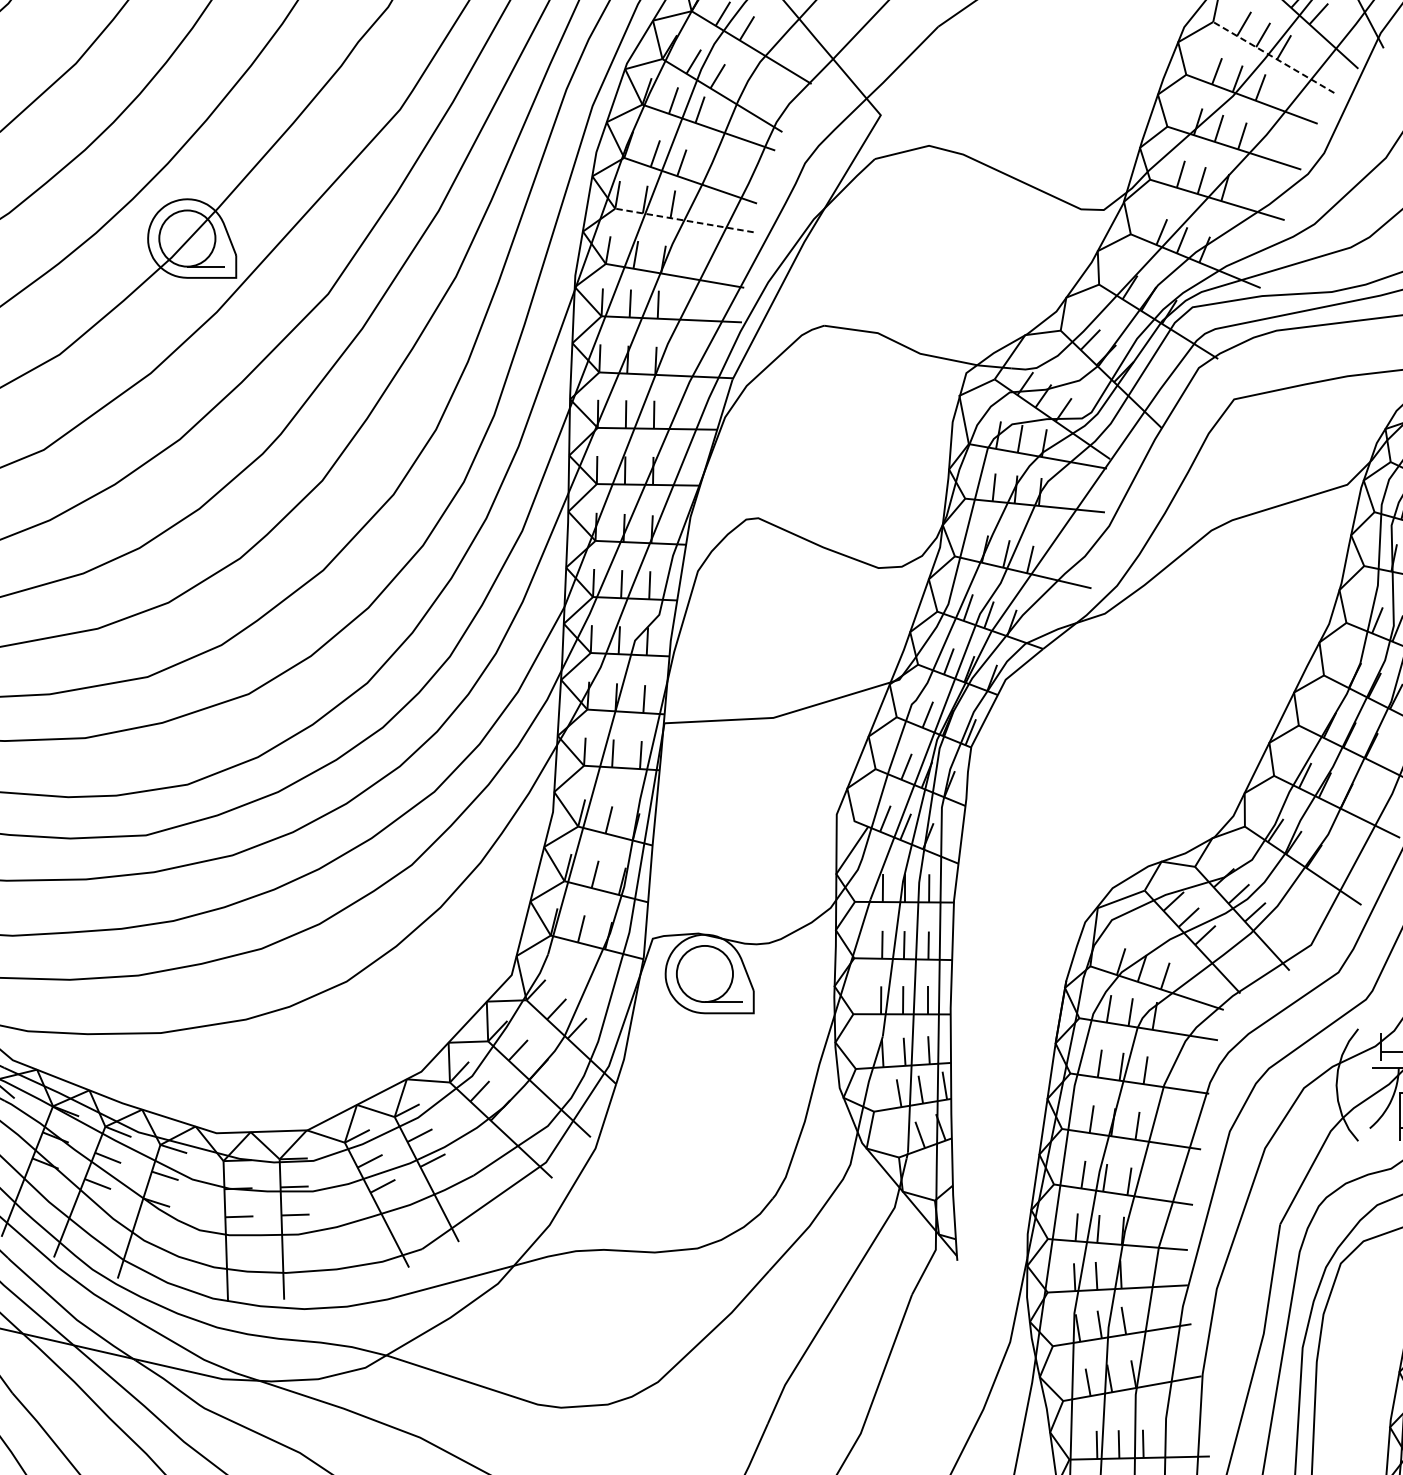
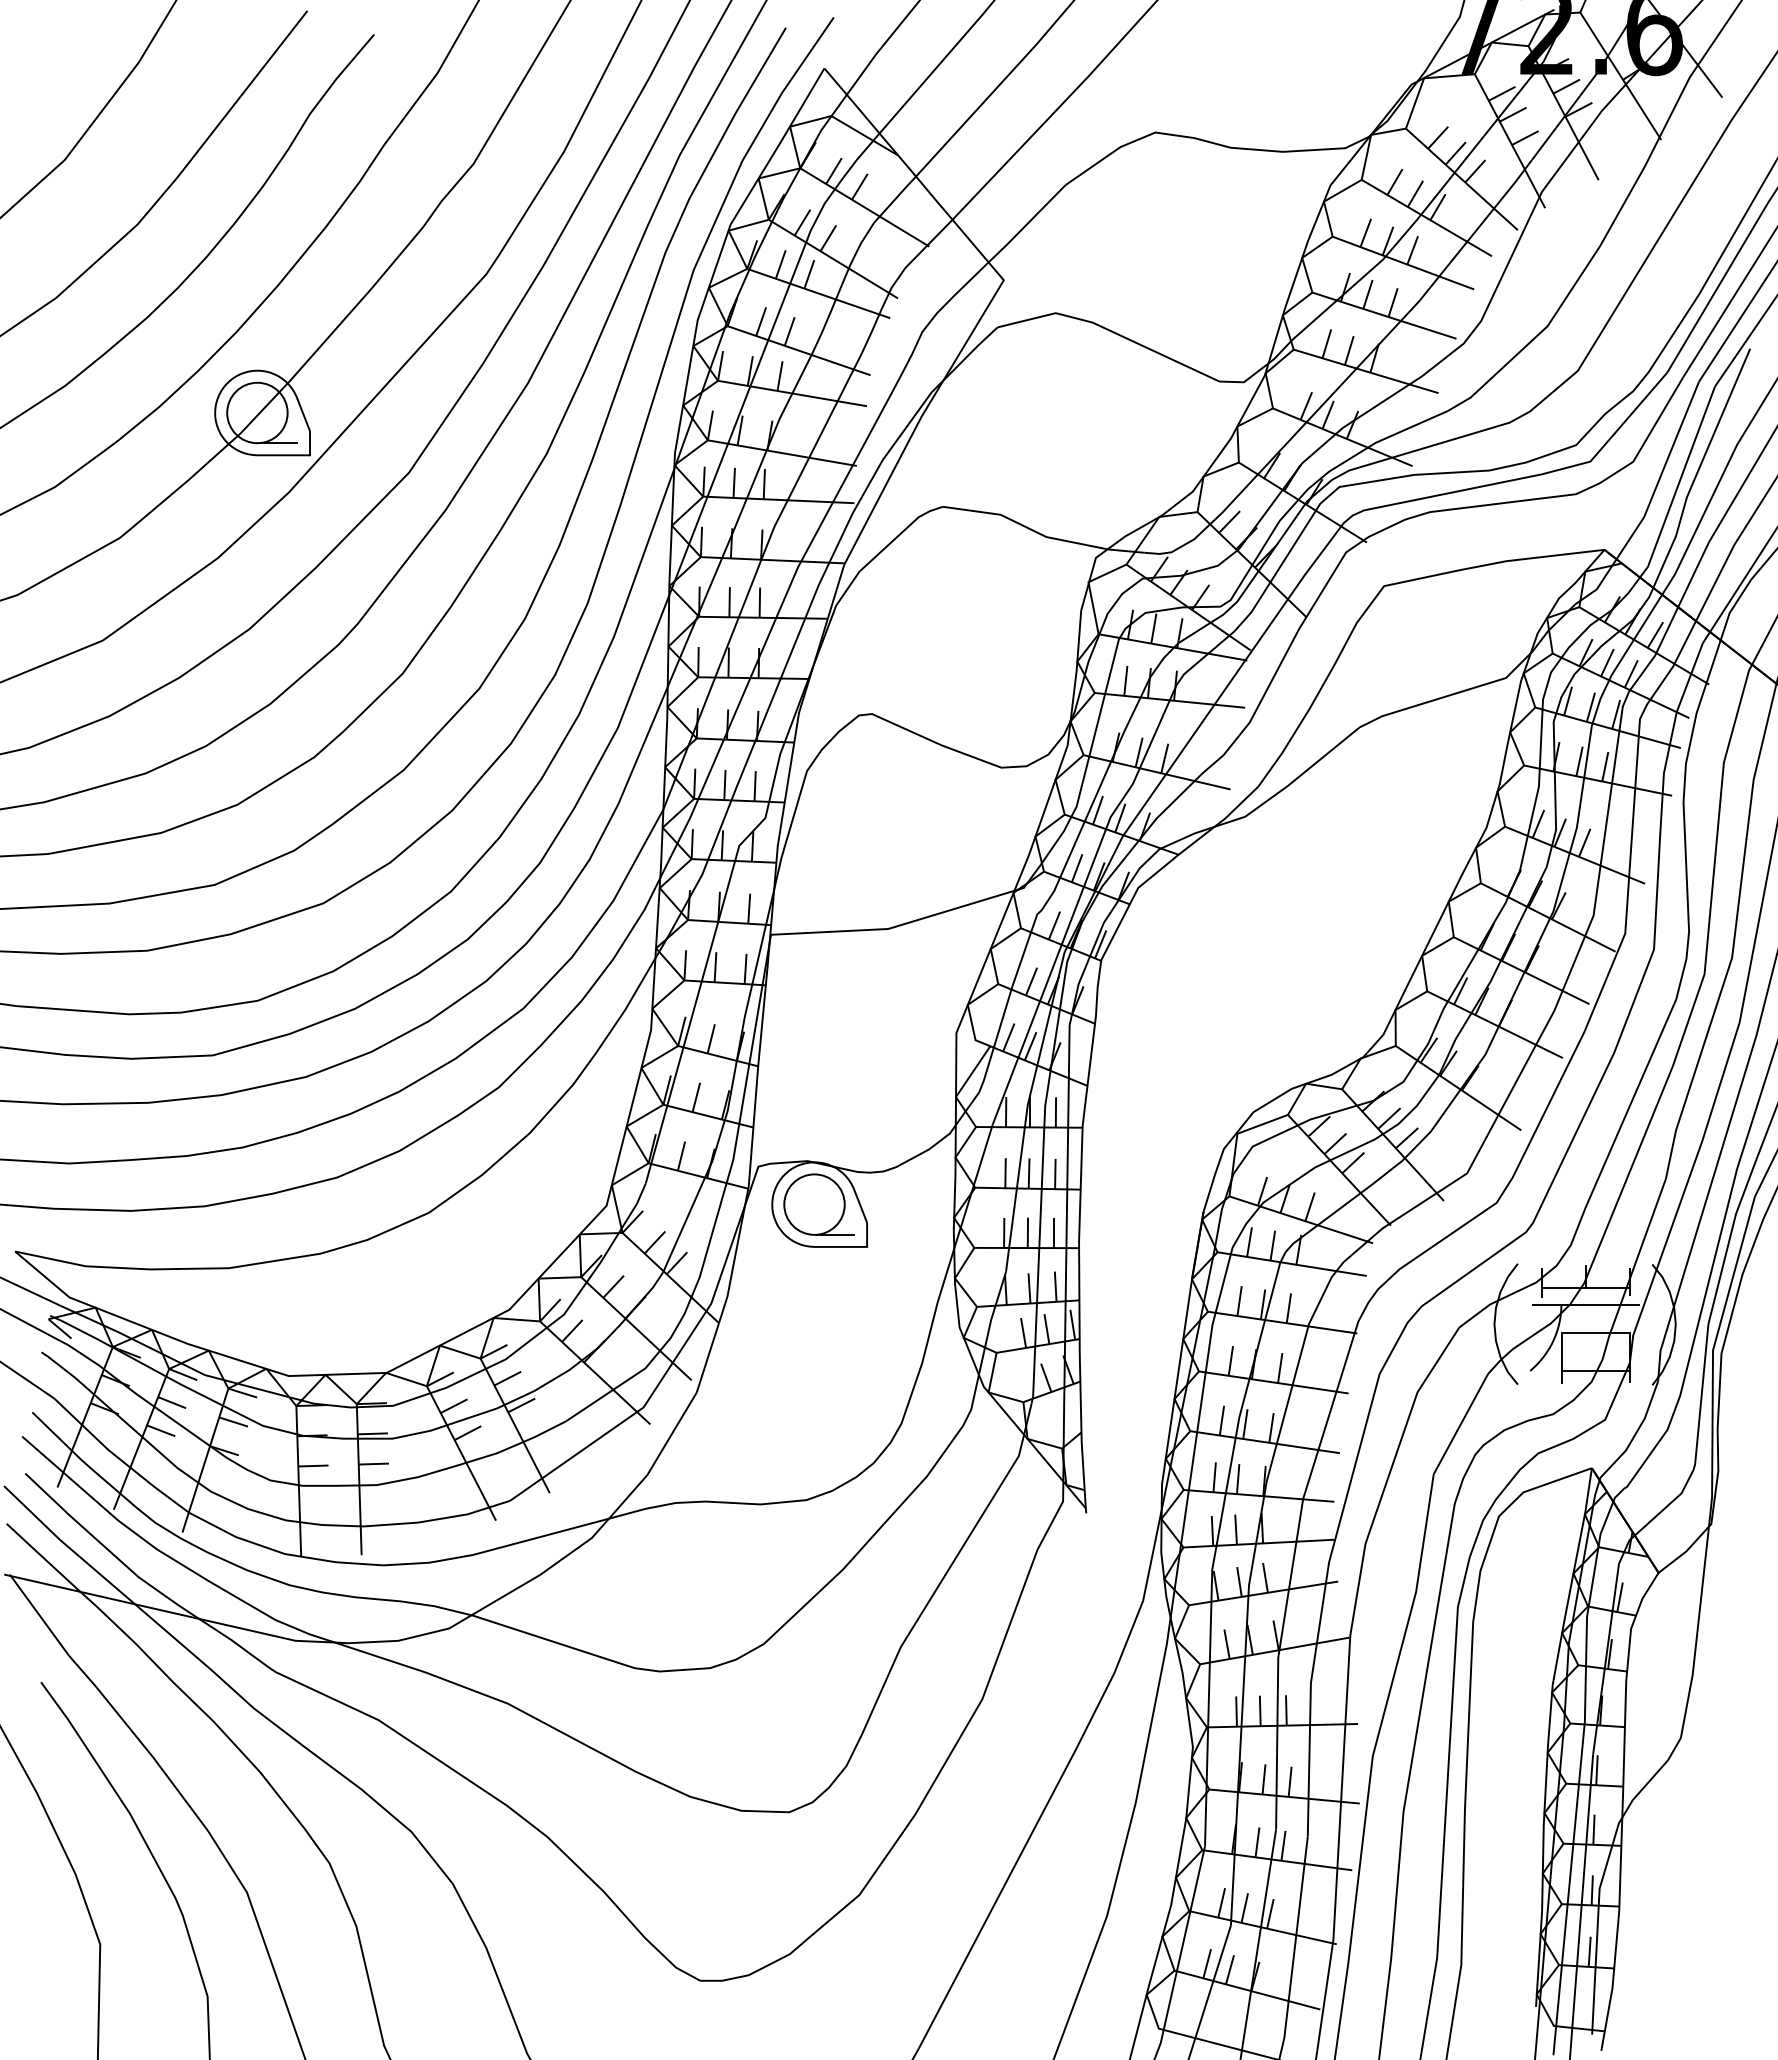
line: (1273, 57) -> (1426, 218), dashed -> solid
line: (684, 220) -> (792, 393), dashed -> solid

